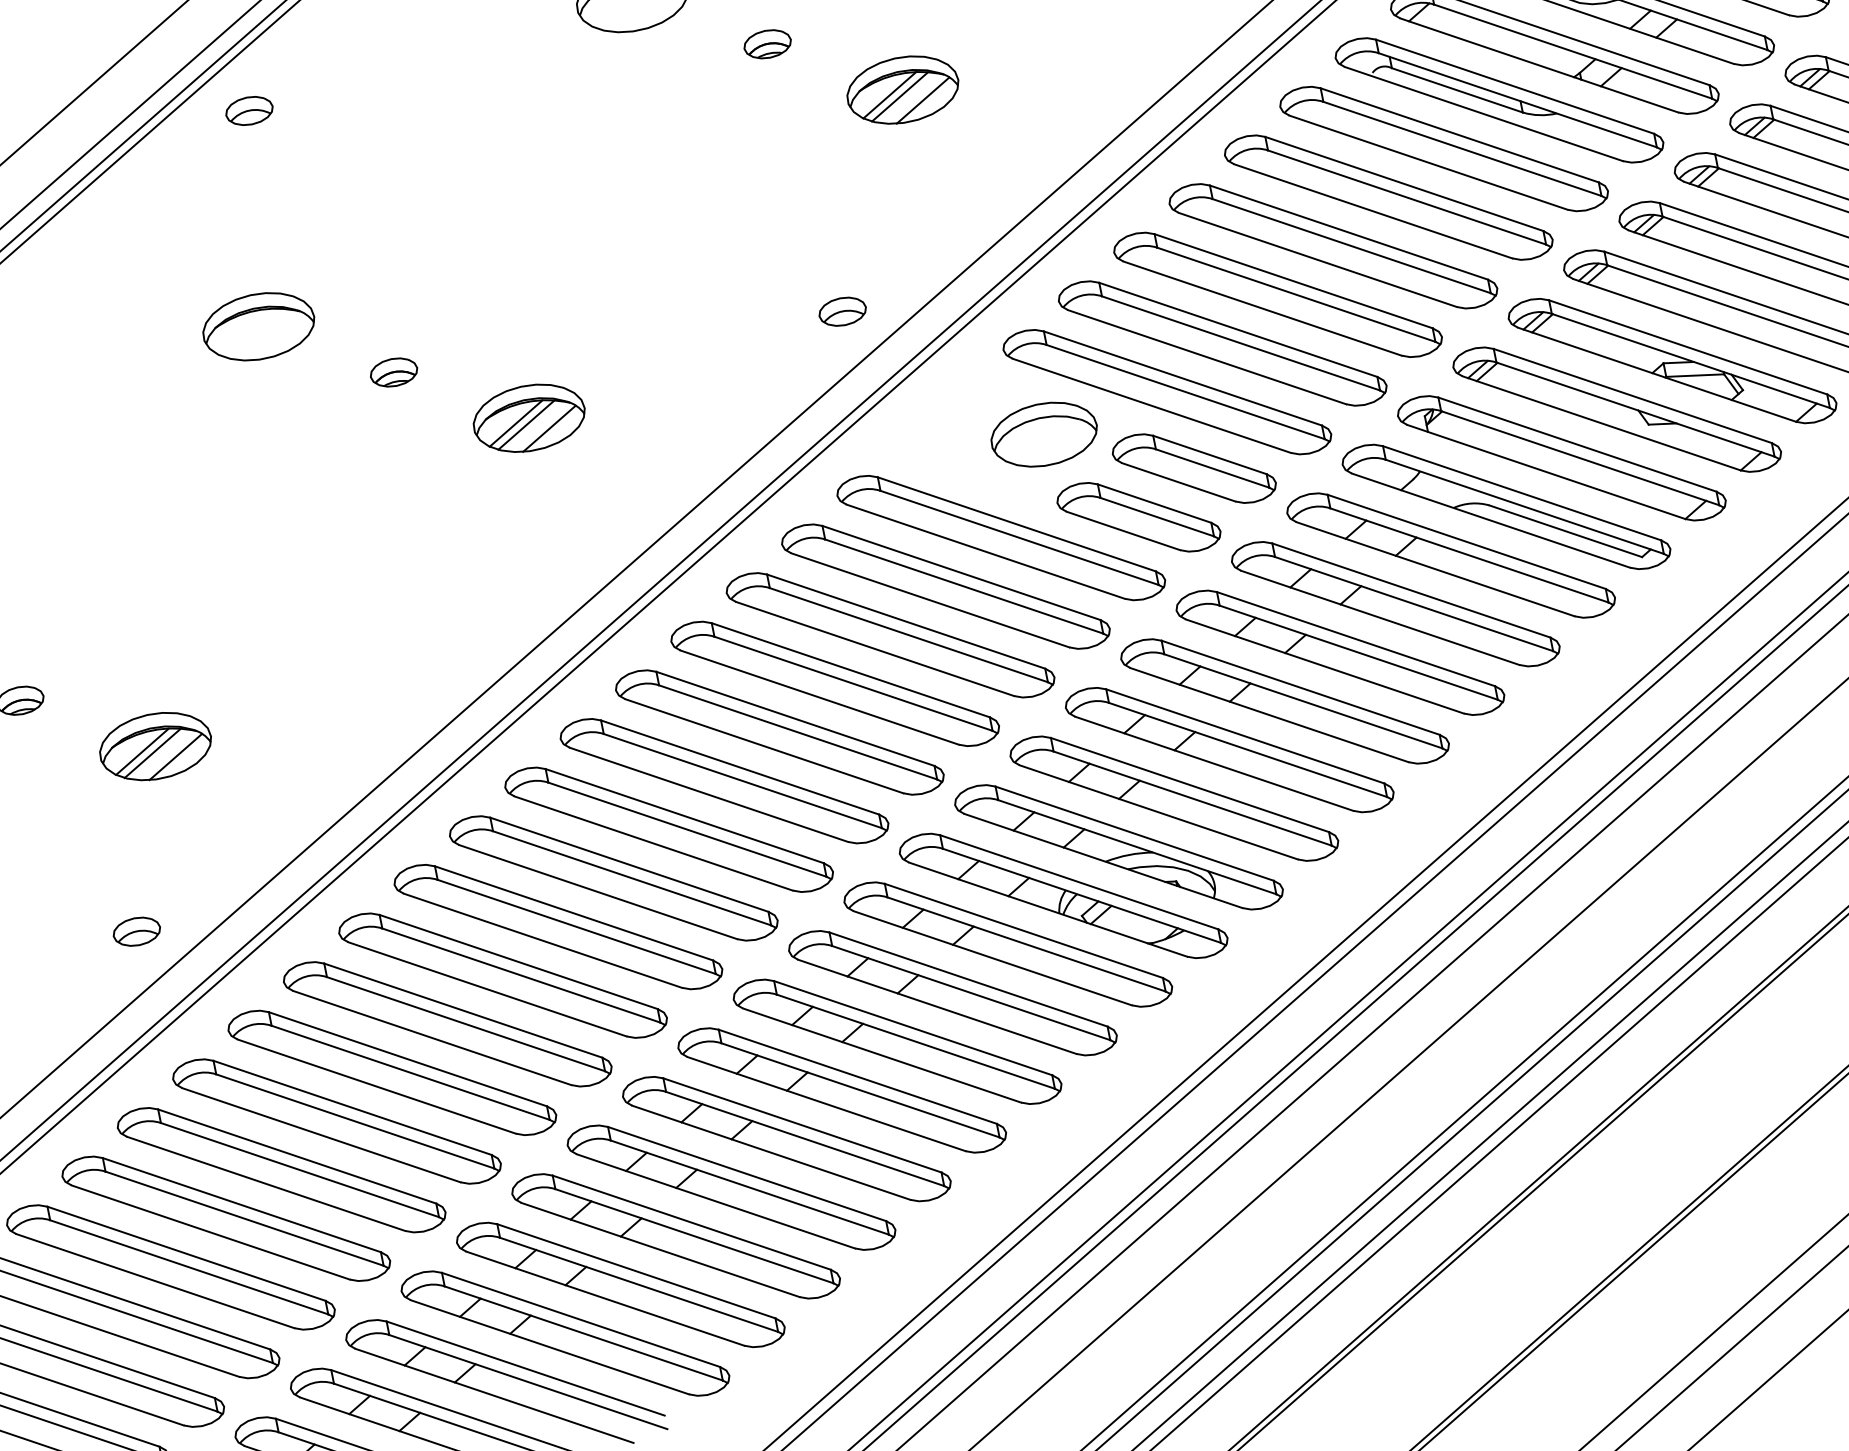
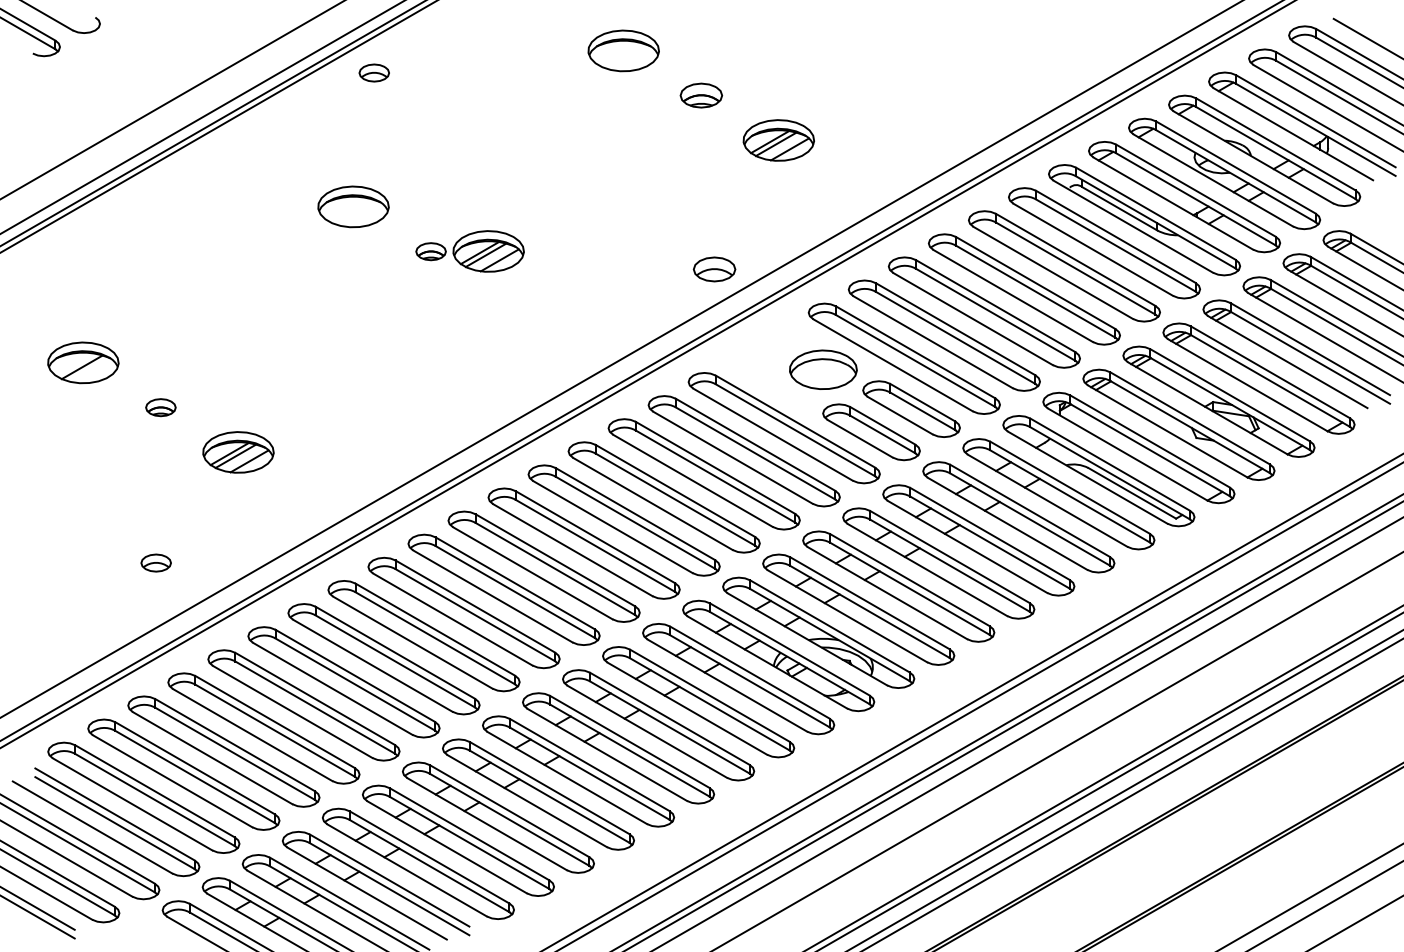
part: (766, 44) -> (700, 95), size x1.4
part: (842, 311) -> (714, 269), size x1.4
part: (529, 418) -> (488, 251), moved
part: (135, 931) -> (155, 562), moved

